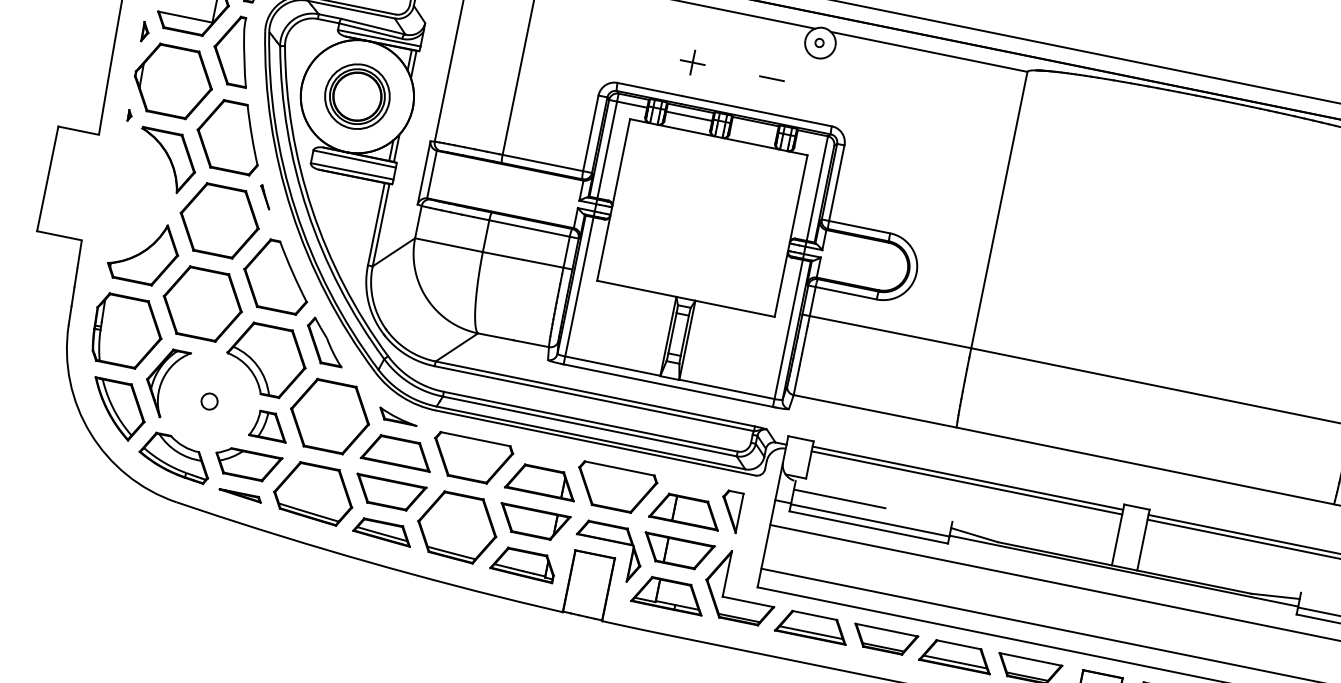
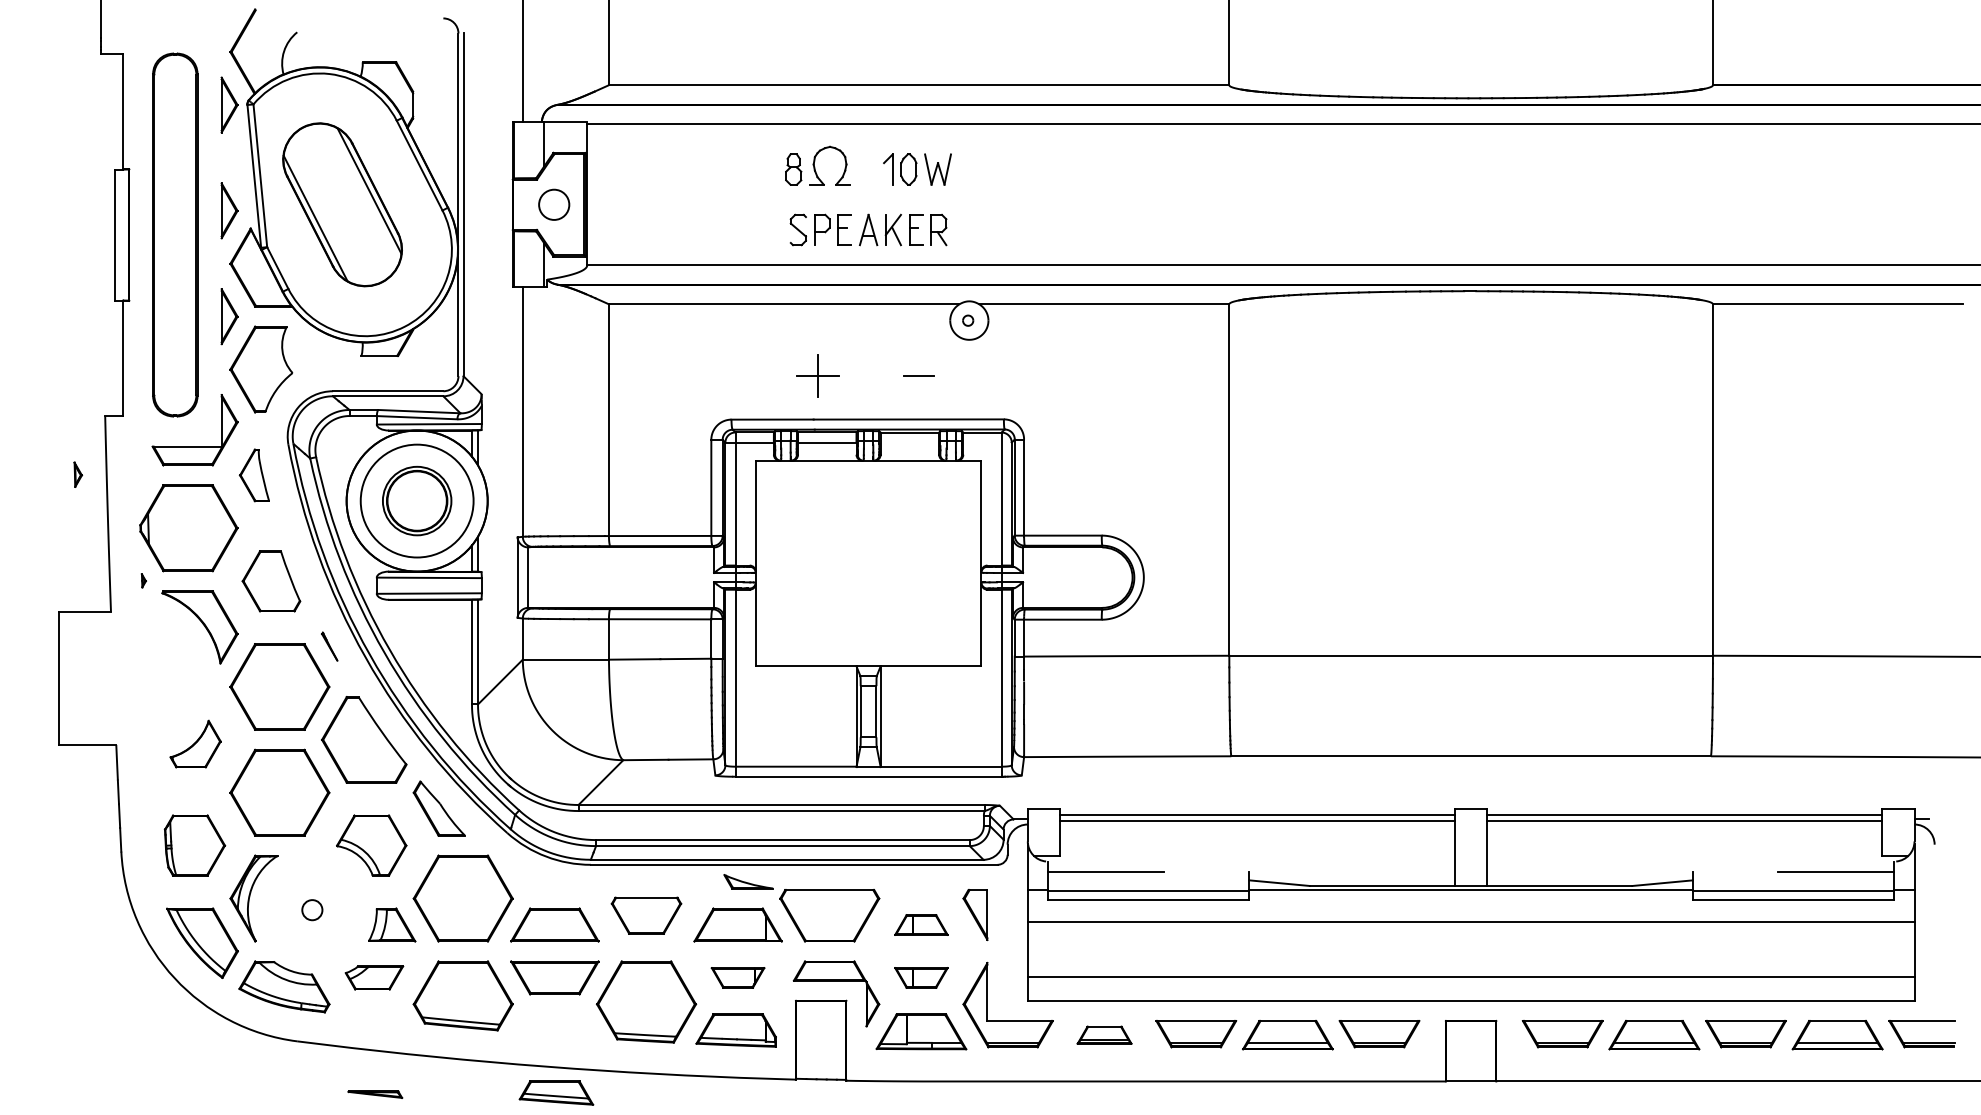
part: (145, 31) -> (78, 474), moved
part: (233, 50) -> (254, 475), size x0.6
part: (692, 61) -> (817, 375), size x1.4
circle: (356, 96) -> (416, 500), size x1.4
part: (230, 136) -> (271, 581), size x0.7
part: (144, 251) -> (195, 743), size x0.6
part: (127, 331) -> (194, 845), size x0.7
part: (266, 360) -> (371, 845), size x0.7
part: (398, 416) -> (748, 881), moved
part: (471, 459) -> (646, 915), size x0.7
part: (247, 464) -> (374, 977), size x0.7
part: (240, 495) -> (375, 1094), moved
part: (686, 510) -> (921, 924), size x0.6
part: (533, 522) -> (737, 977), size x0.6
part: (383, 531) -> (556, 1092), moved
part: (677, 551) -> (921, 977), size x0.6
part: (812, 626) -> (1104, 1035), size x0.6

